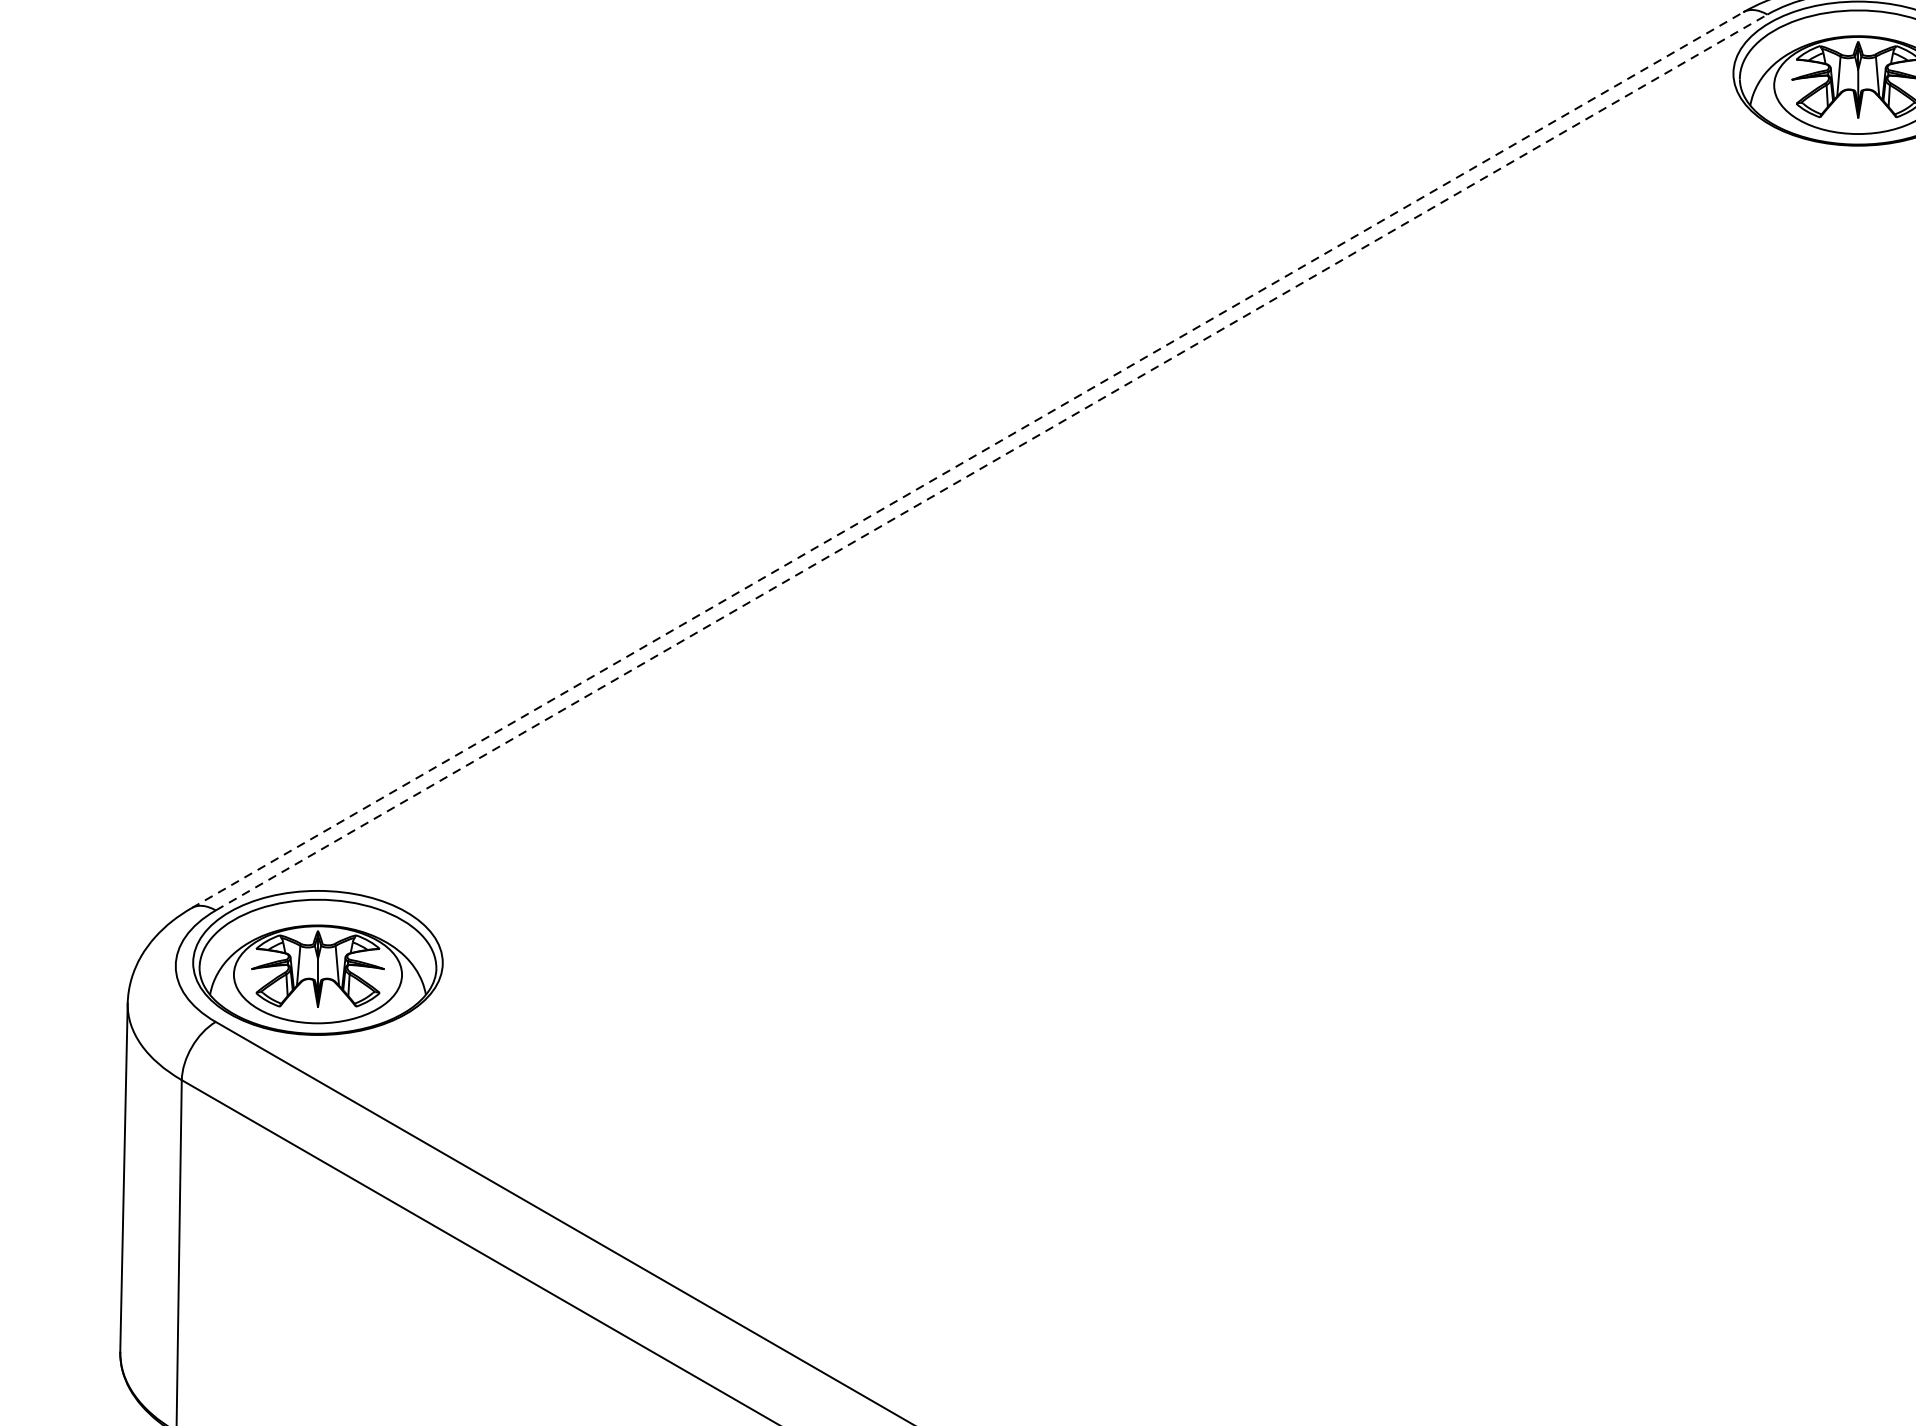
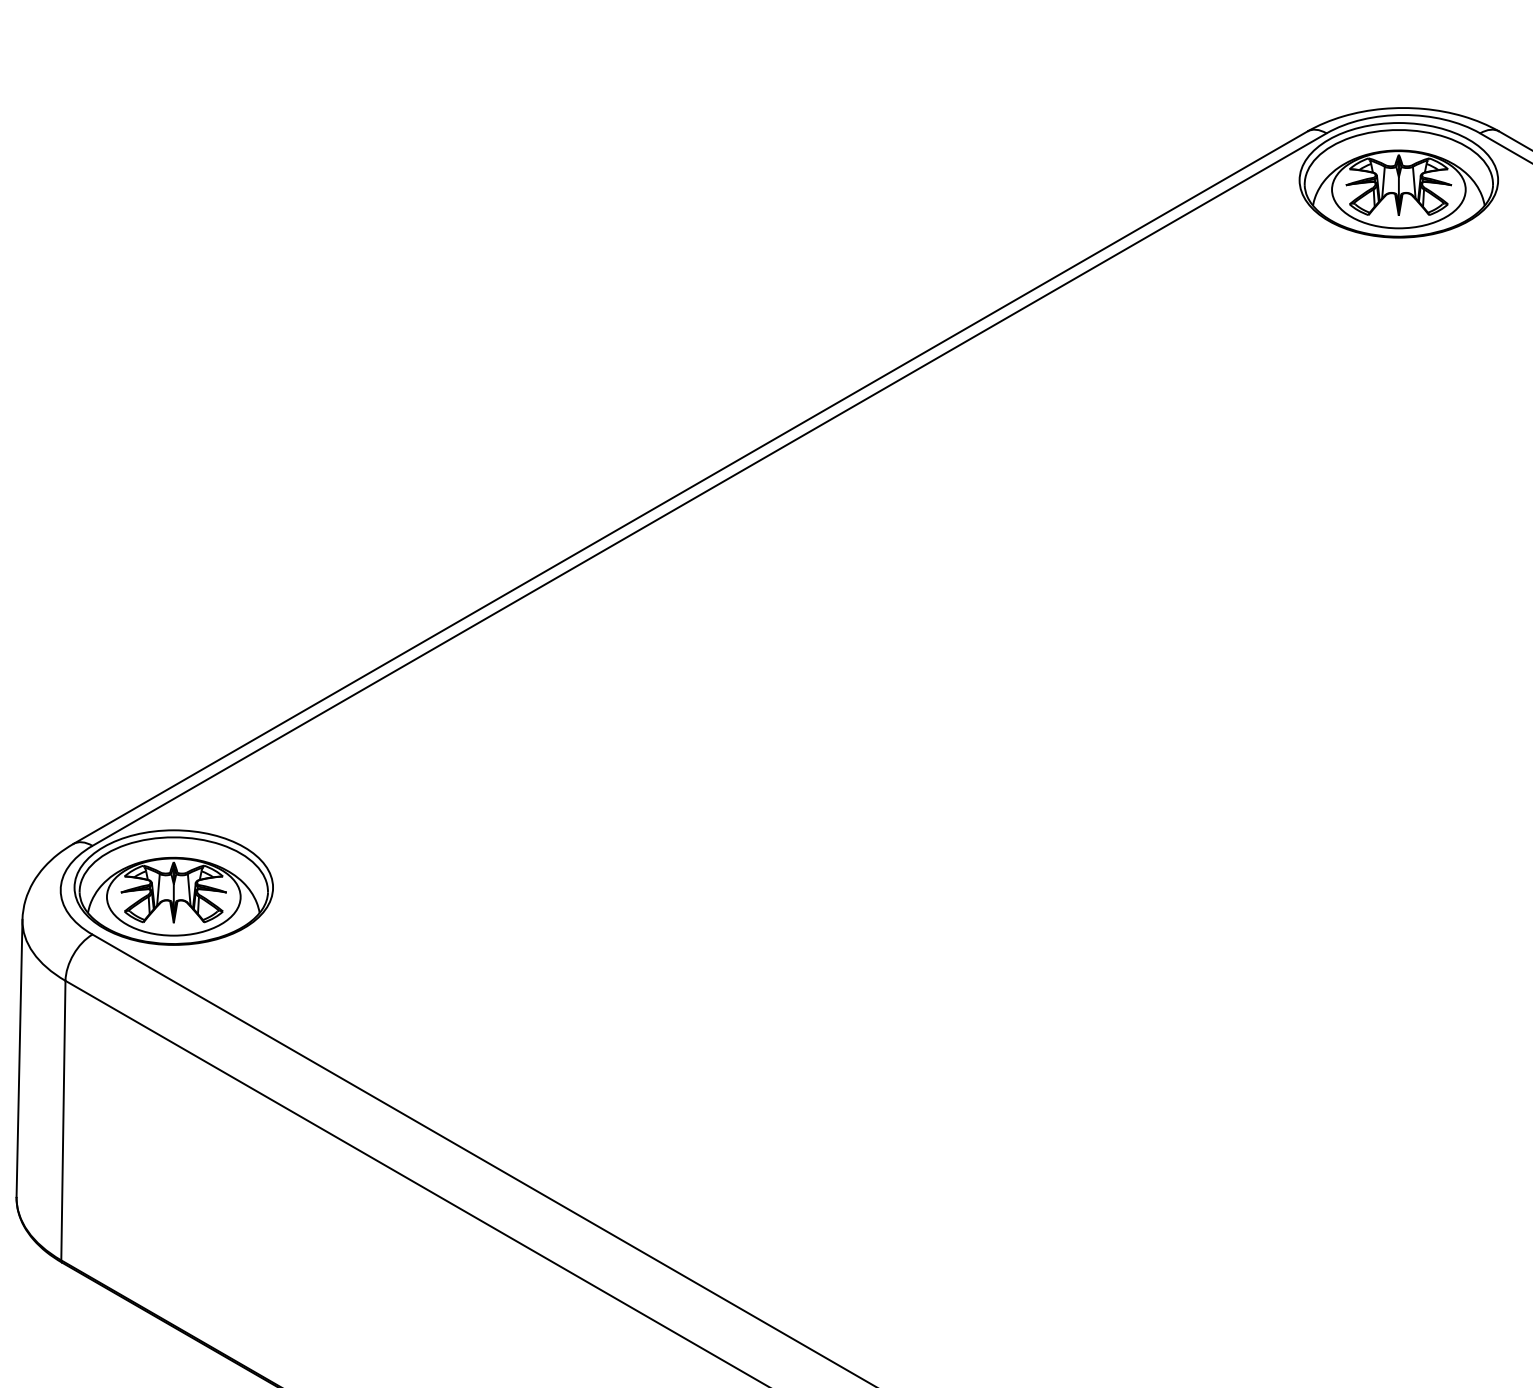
line: (967, 459) -> (690, 487), dashed -> solid
line: (991, 462) -> (709, 489), dashed -> solid

